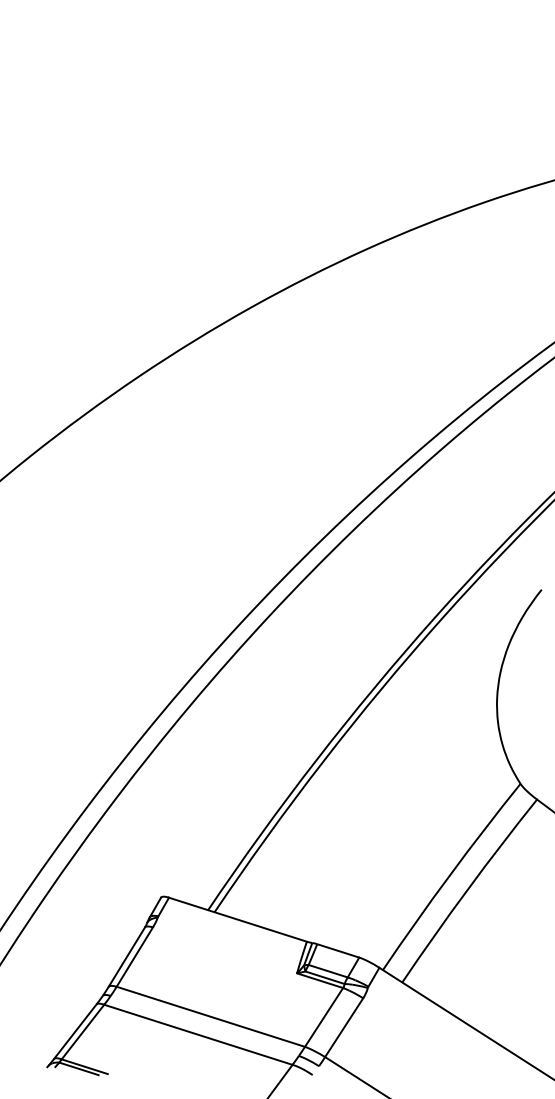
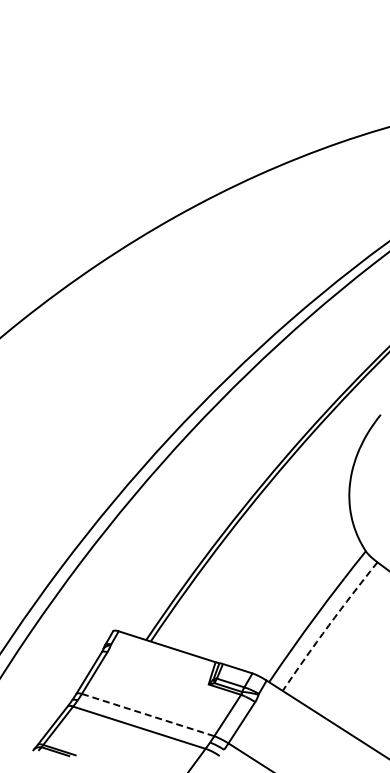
arc: (467, 889) -> (328, 625), solid -> dashed
line: (211, 1017) -> (148, 715), solid -> dashed

